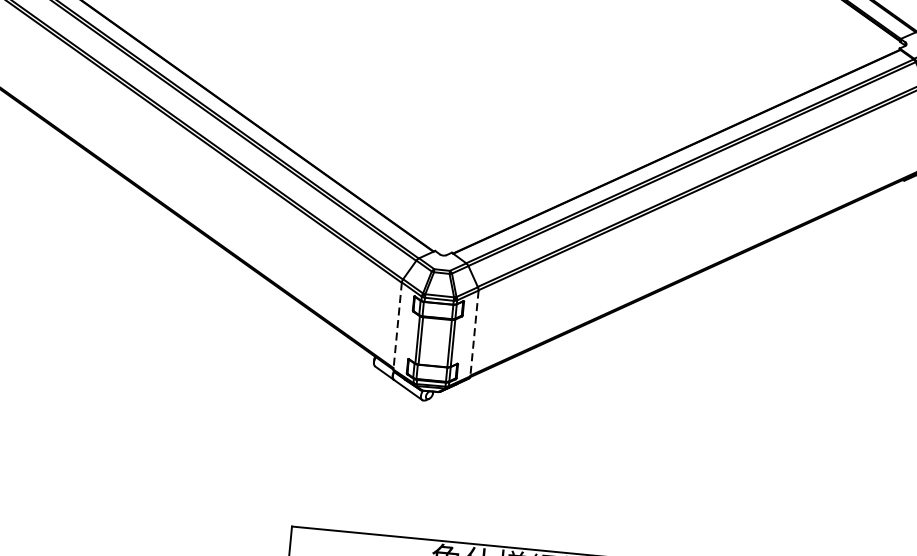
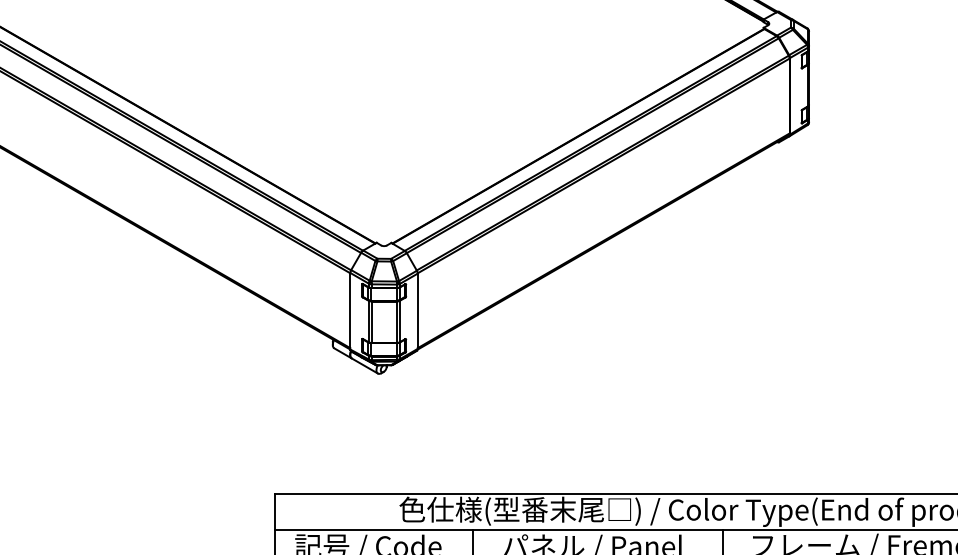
line: (397, 326) -> (350, 311), dashed -> solid
line: (474, 333) -> (417, 311), dashed -> solid

